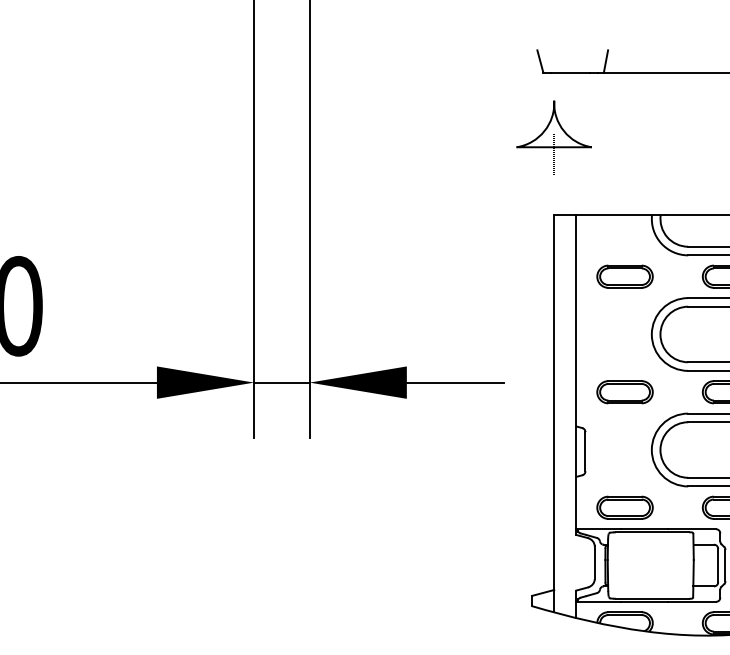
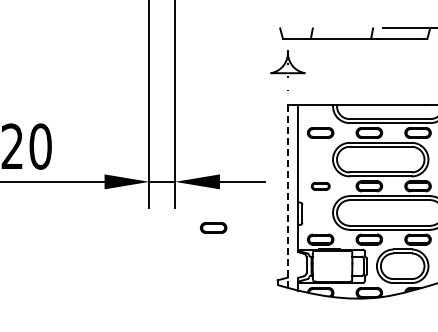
part: (624, 392) -> (320, 186), size x0.7
line: (553, 414) -> (287, 196), solid -> dashed
part: (392, 481) -> (213, 227), added

